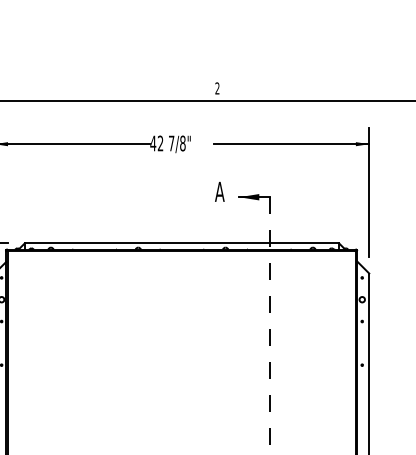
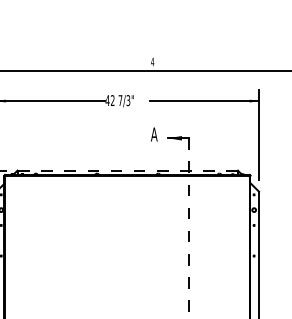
text: (217, 88) -> (152, 62), 2 -> 4
text: (182, 143) -> (128, 100), 7/8" -> 7/3"
line: (181, 243) -> (127, 170), solid -> dashed

